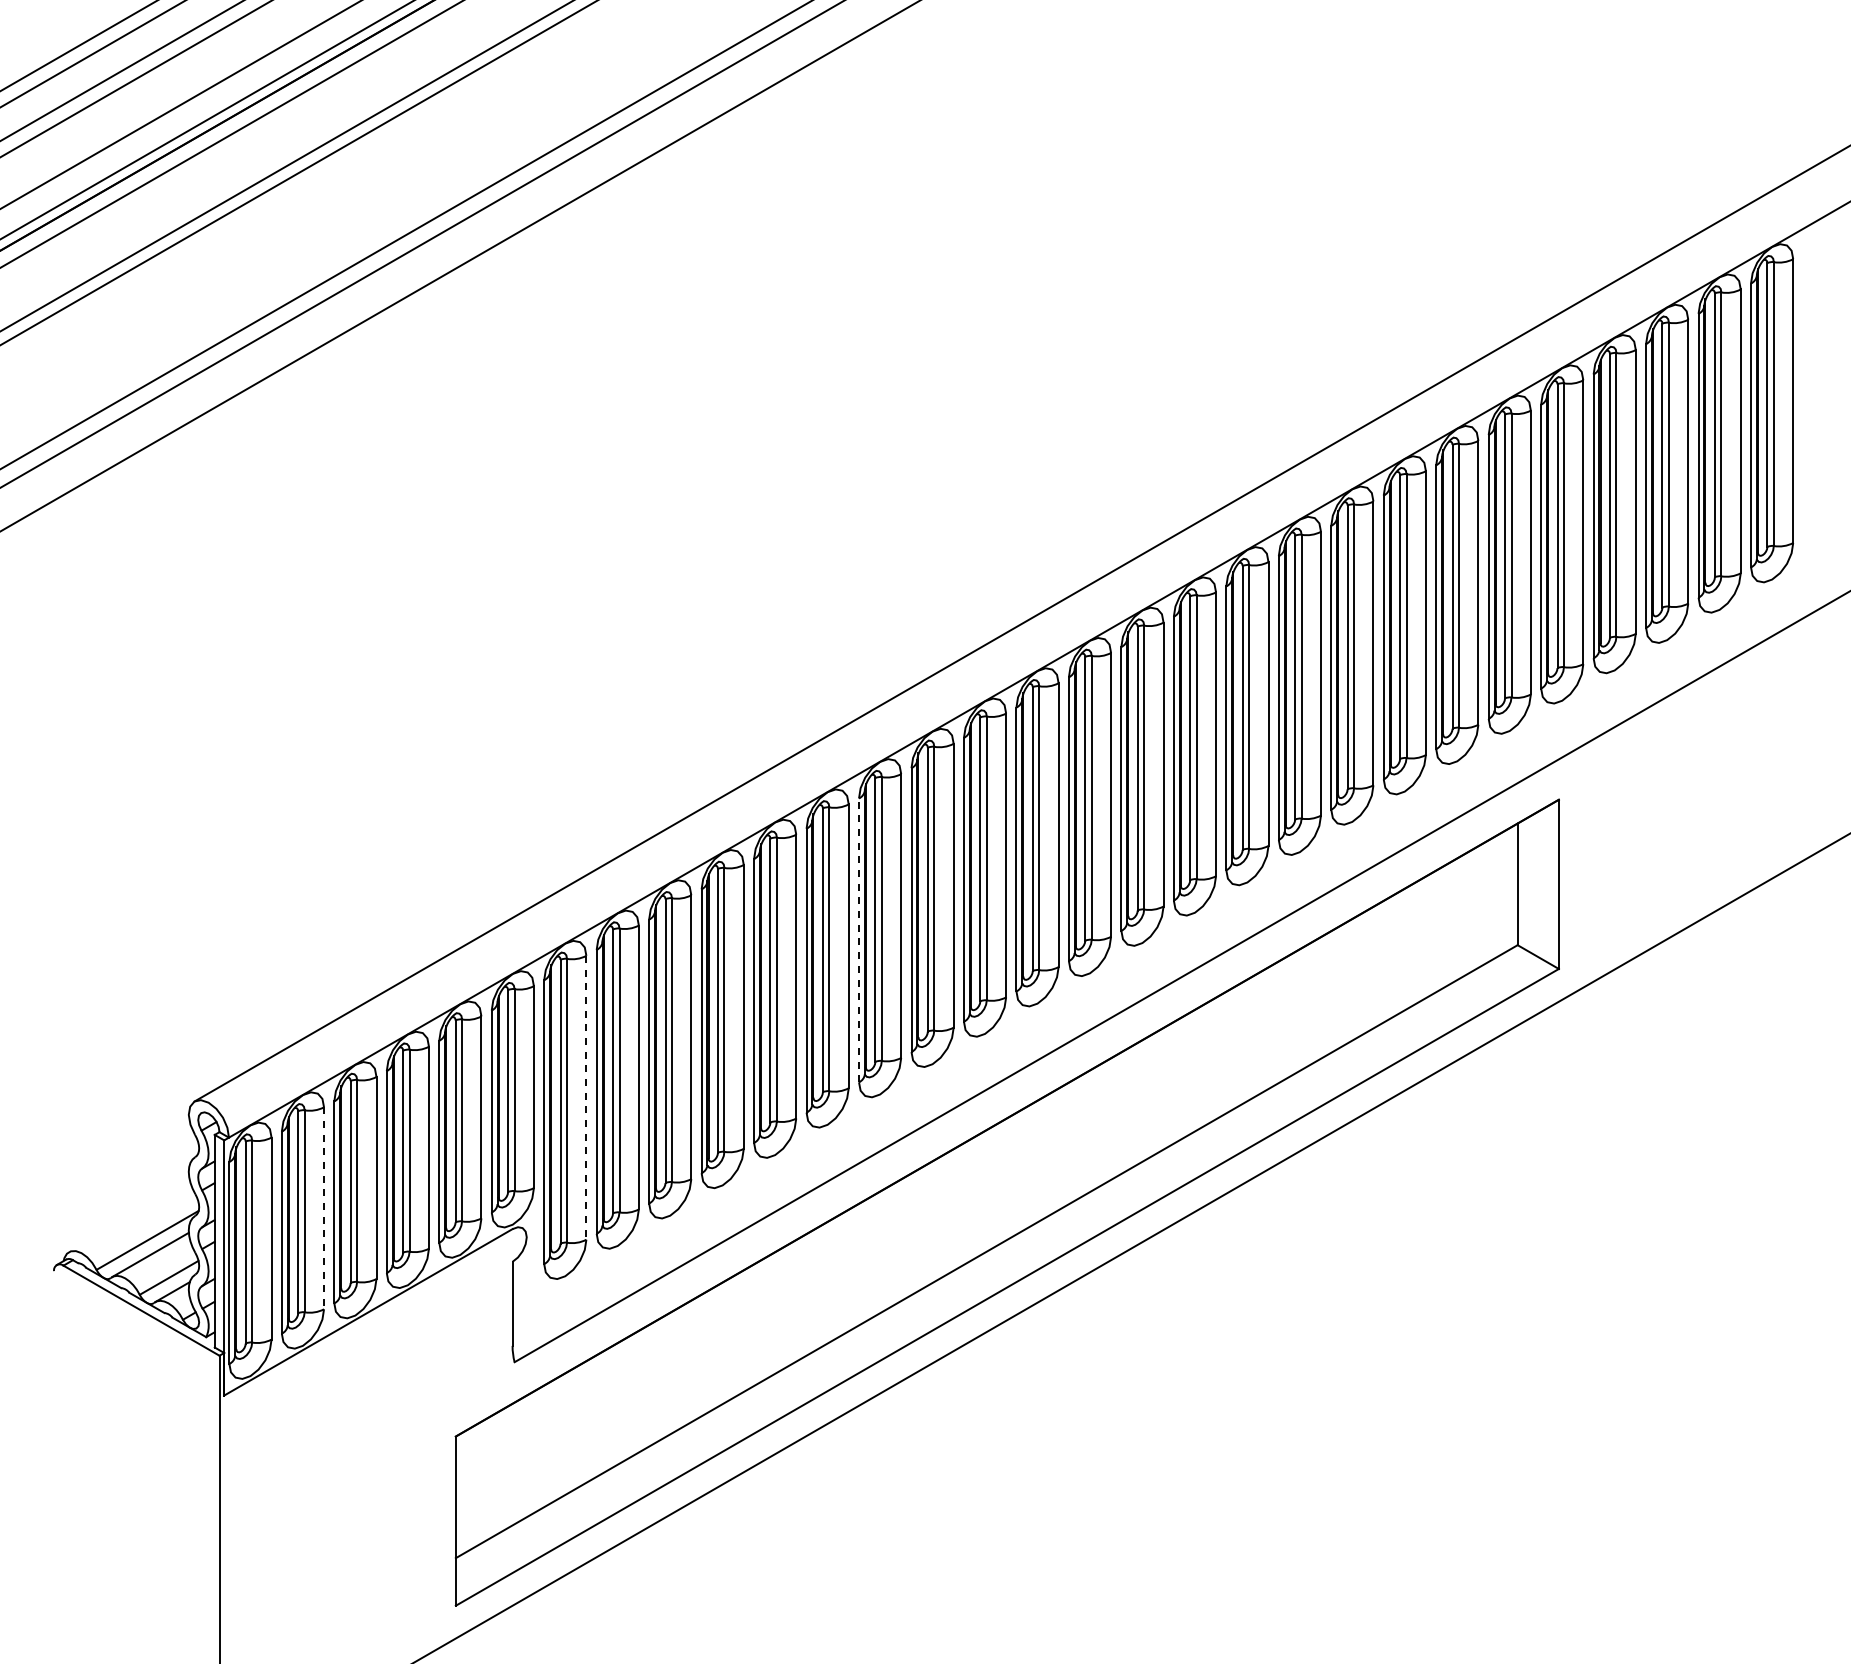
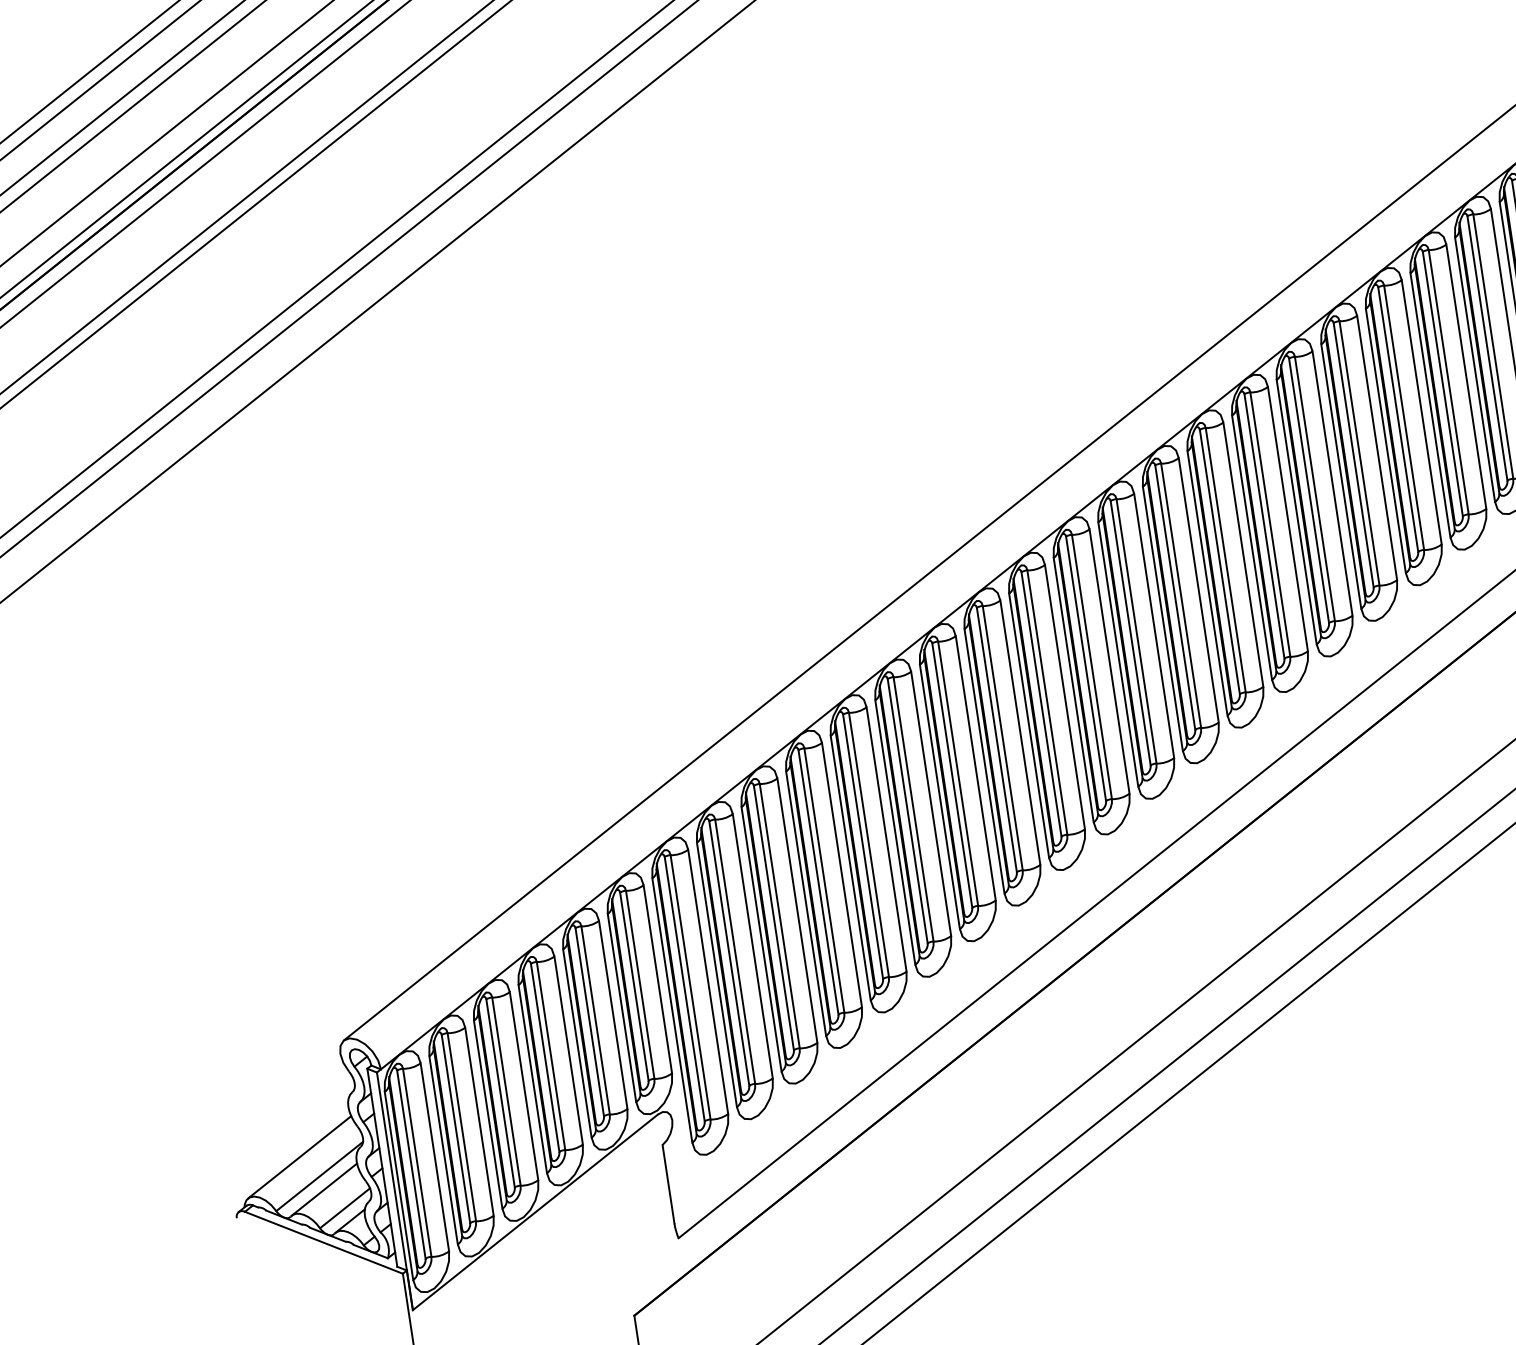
line: (859, 940) -> (940, 796), dashed -> solid
line: (586, 1097) -> (708, 981), dashed -> solid
line: (324, 1208) -> (479, 1121), dashed -> solid
line: (129, 1217) -> (299, 1157), added

